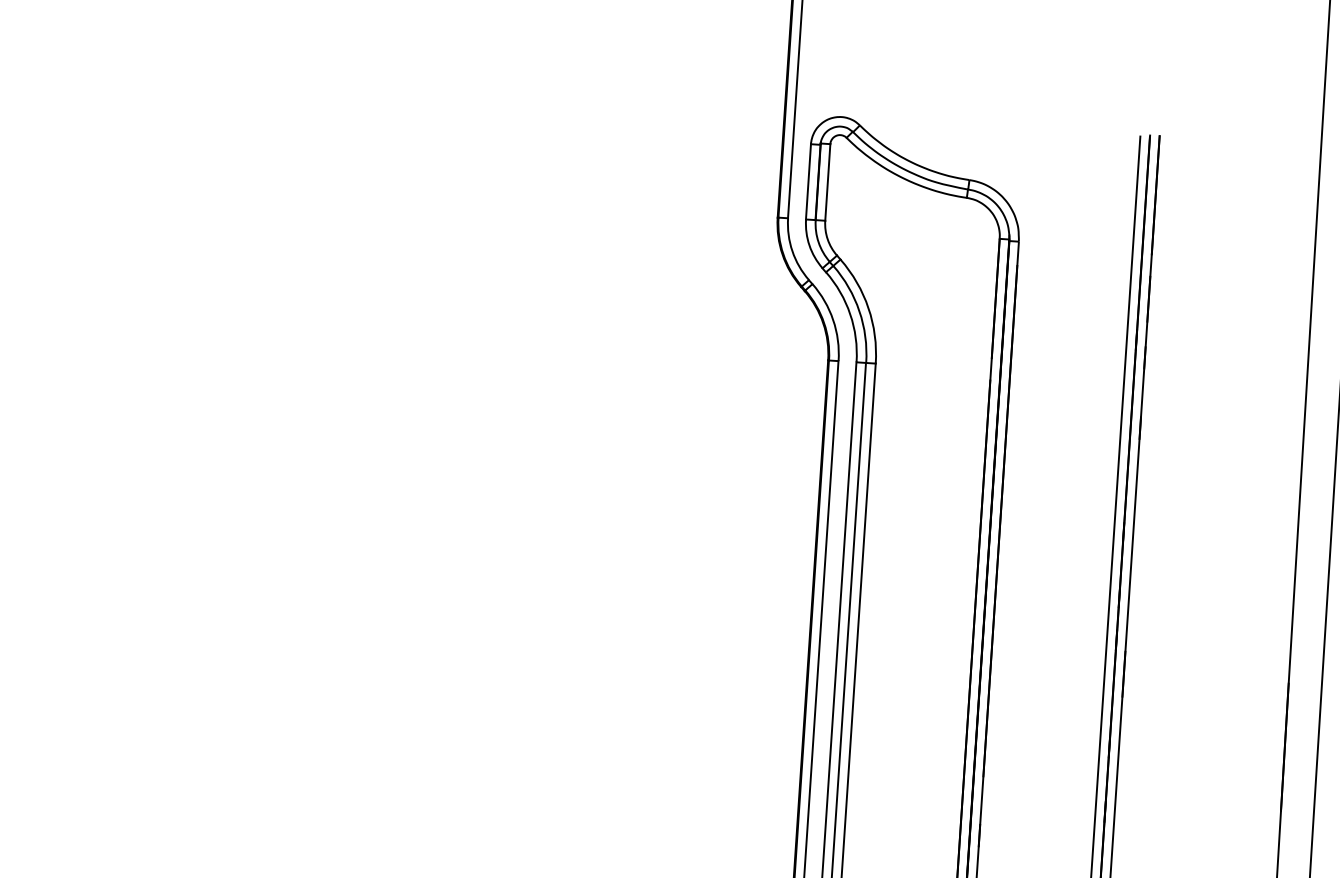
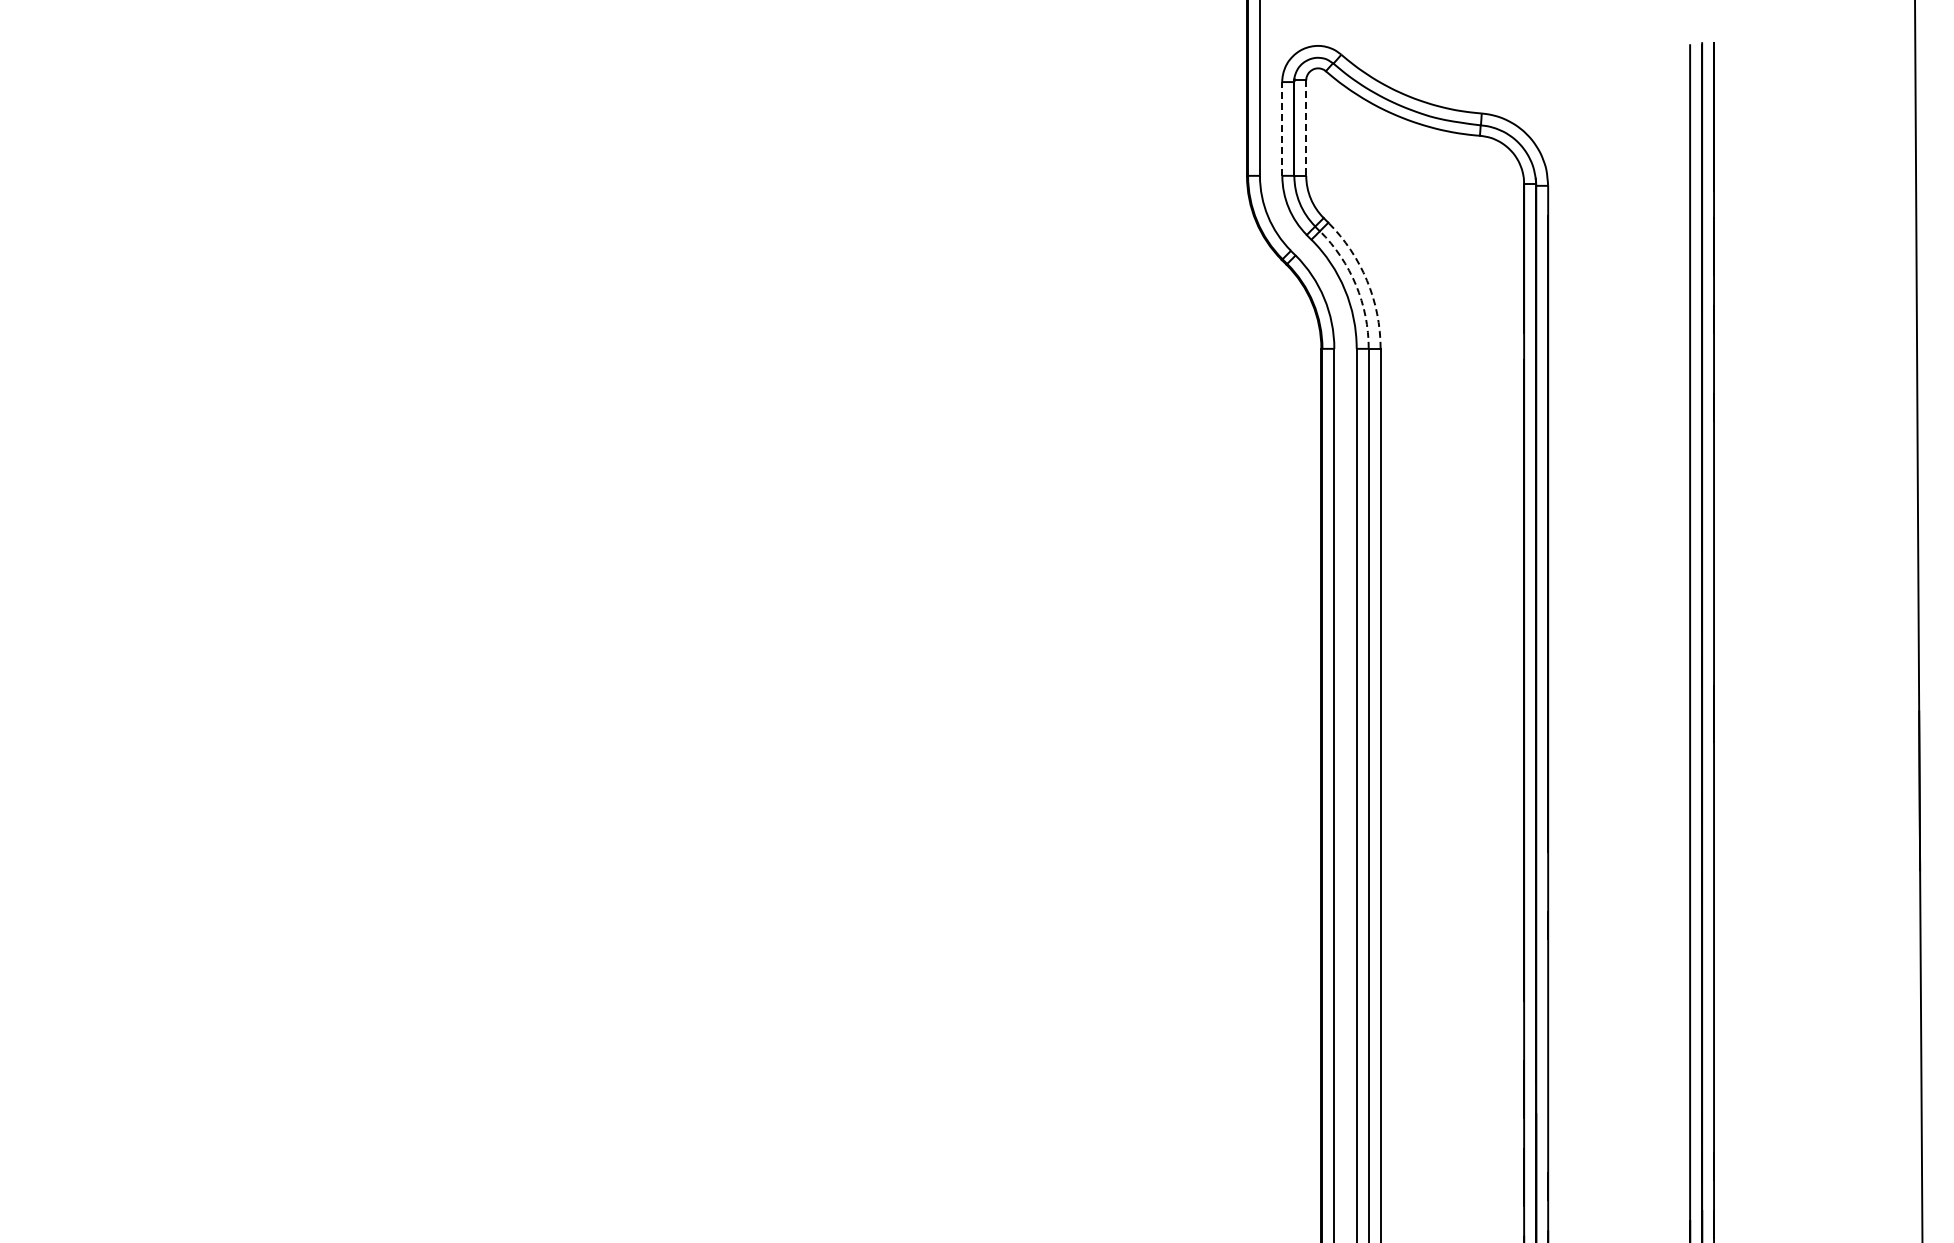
line: (808, 181) -> (1282, 128), solid -> dashed
line: (827, 182) -> (1306, 128), solid -> dashed
arc: (868, 308) -> (1367, 280), solid -> dashed
arc: (859, 311) -> (1356, 285), solid -> dashed

